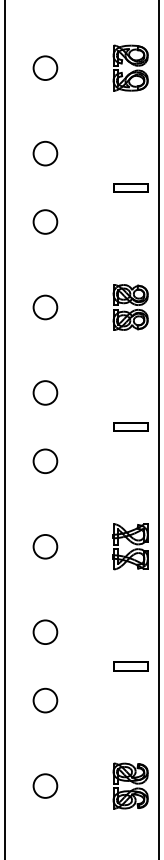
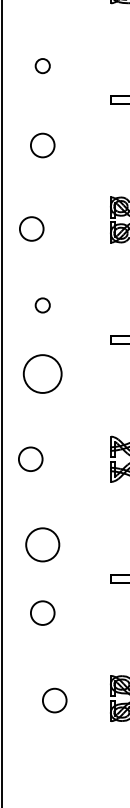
circle: (45, 153) -> (42, 66), size x0.6
circle: (45, 221) -> (42, 145), moved
circle: (45, 307) -> (31, 229), moved
circle: (45, 392) -> (42, 305), size x0.6
circle: (45, 460) -> (42, 373), size x1.6
circle: (45, 546) -> (30, 459), moved
circle: (45, 631) -> (42, 544), size x1.4
circle: (45, 785) -> (54, 700), moved

